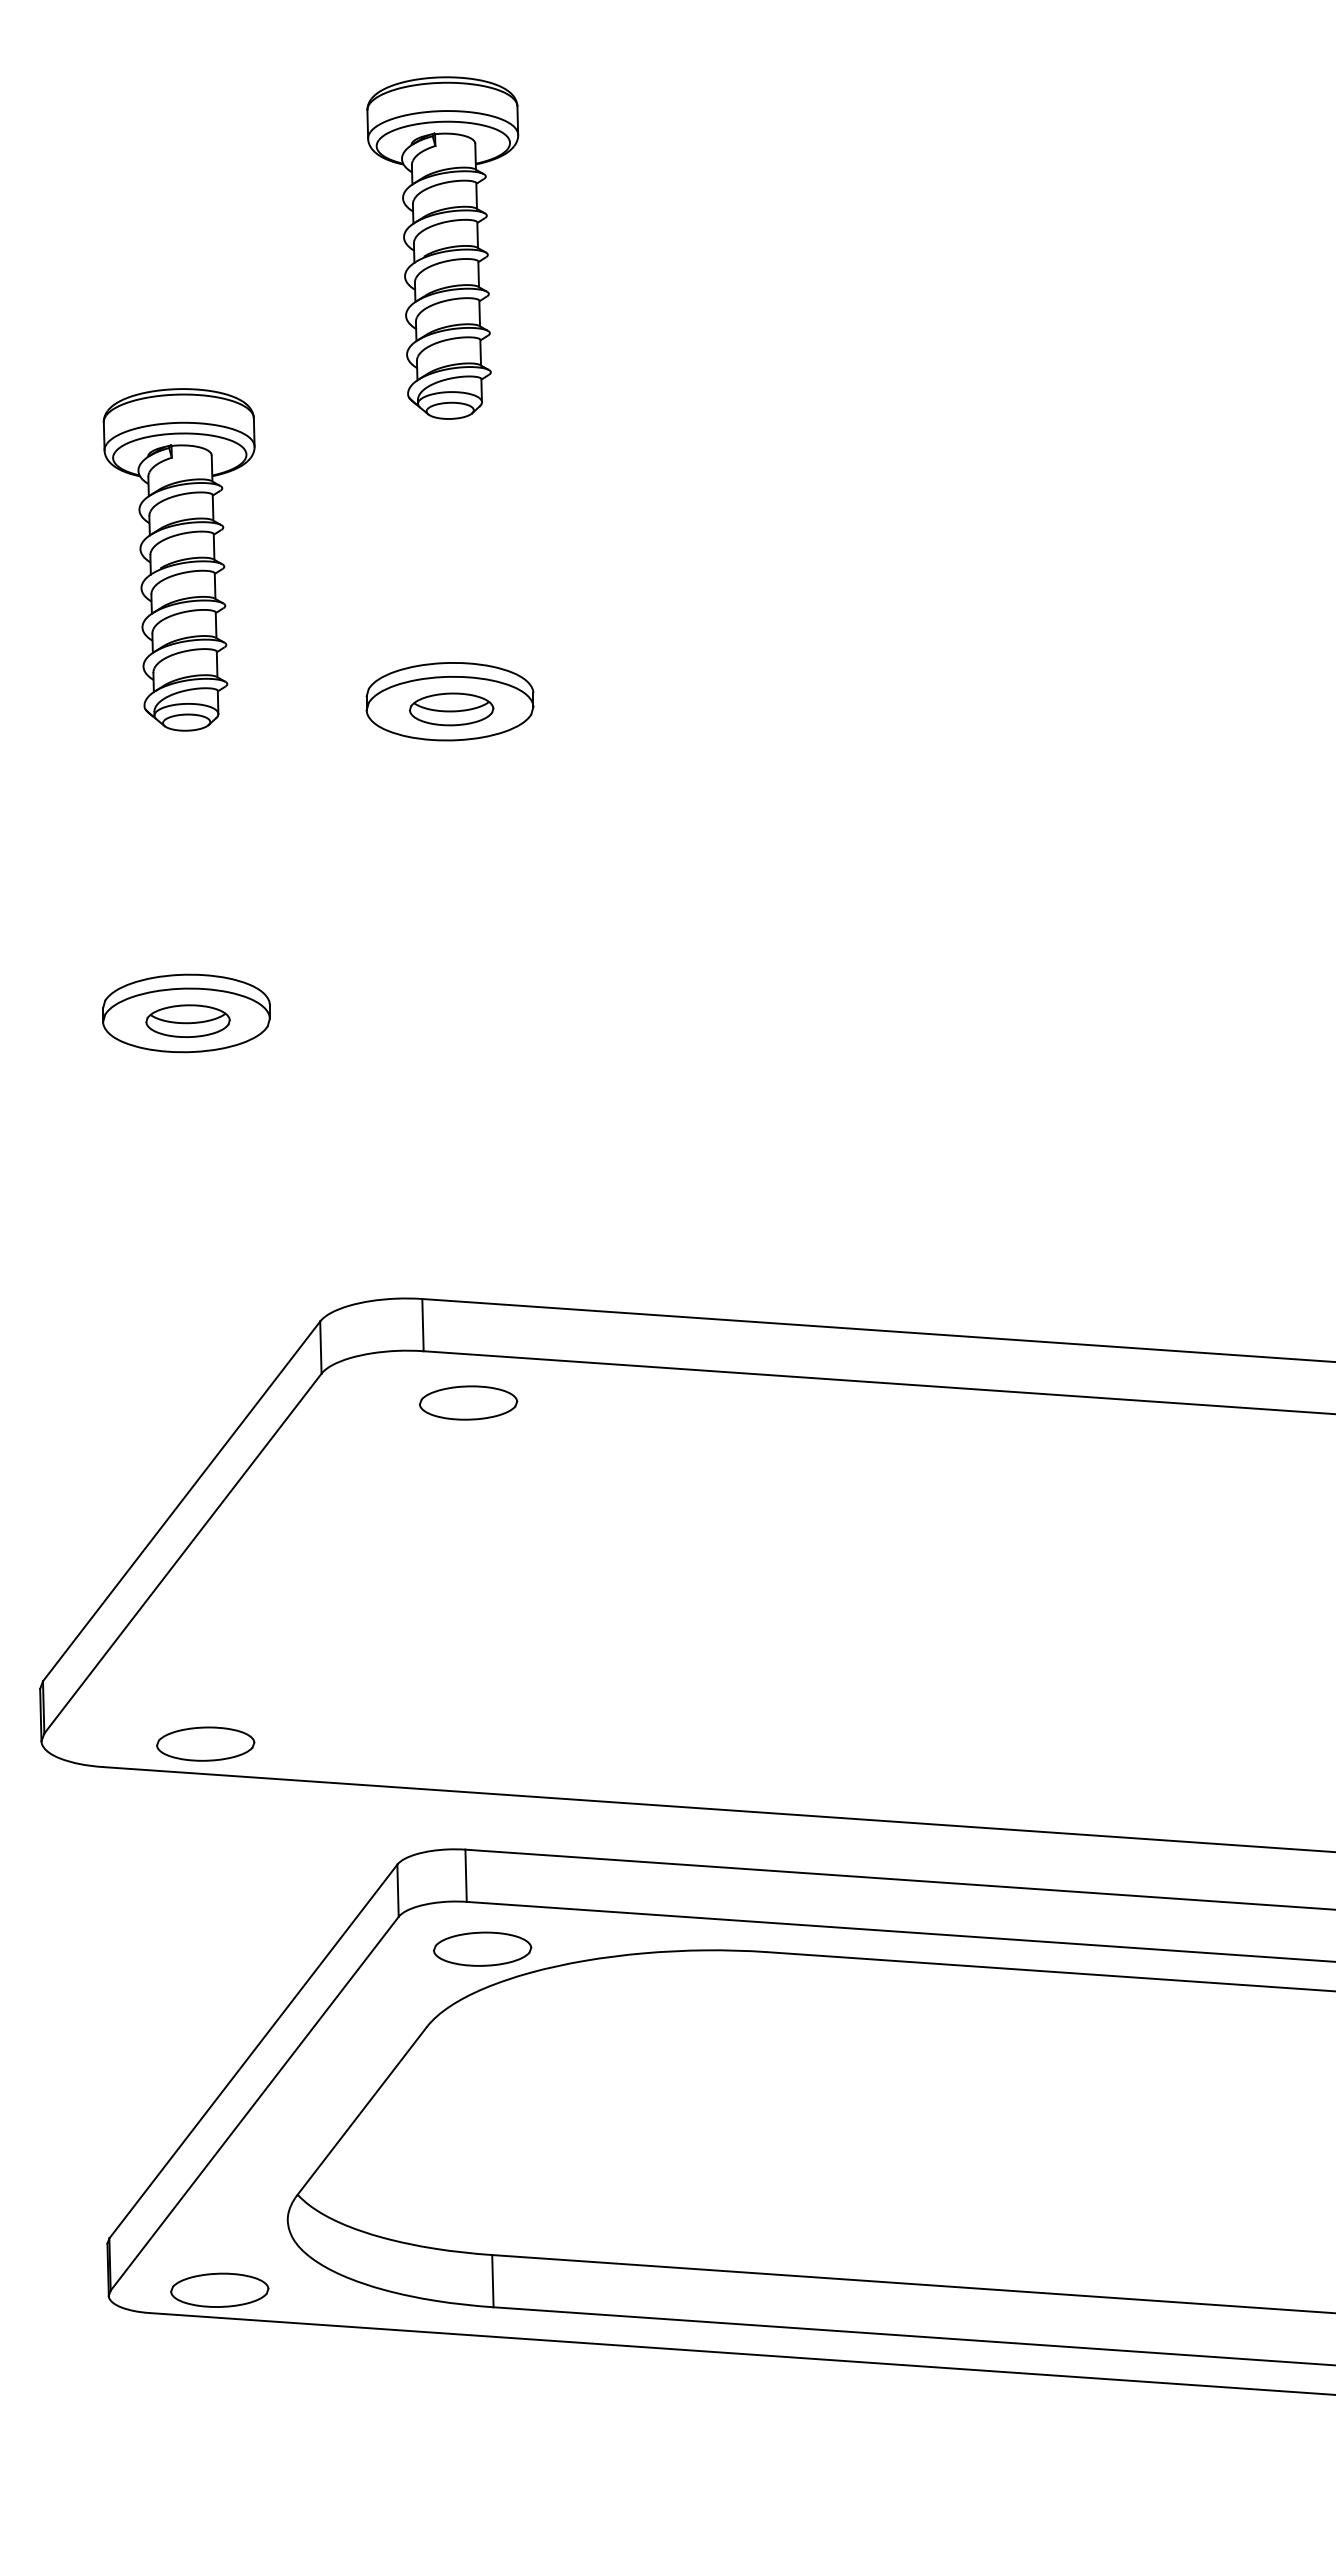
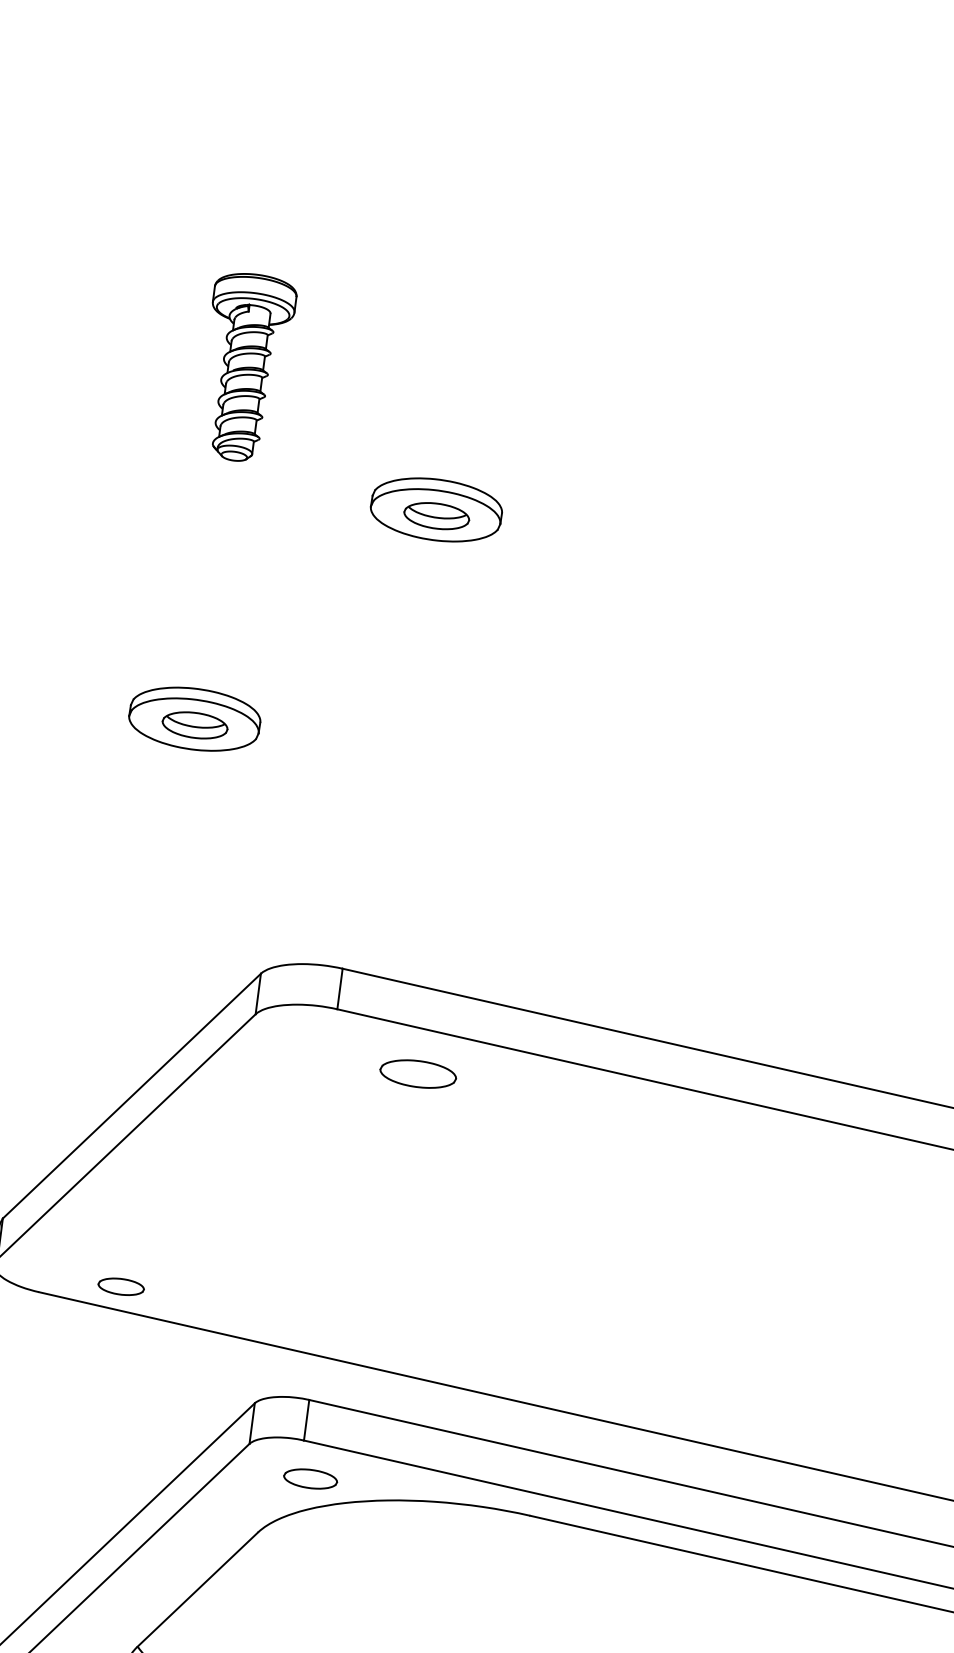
part: (442, 247) -> (485, 157), removed
part: (178, 559) -> (243, 367), size x0.7
part: (468, 1402) -> (418, 1073), moved
part: (205, 1743) -> (121, 1286), size x0.6
part: (482, 1948) -> (310, 1478), size x0.7

